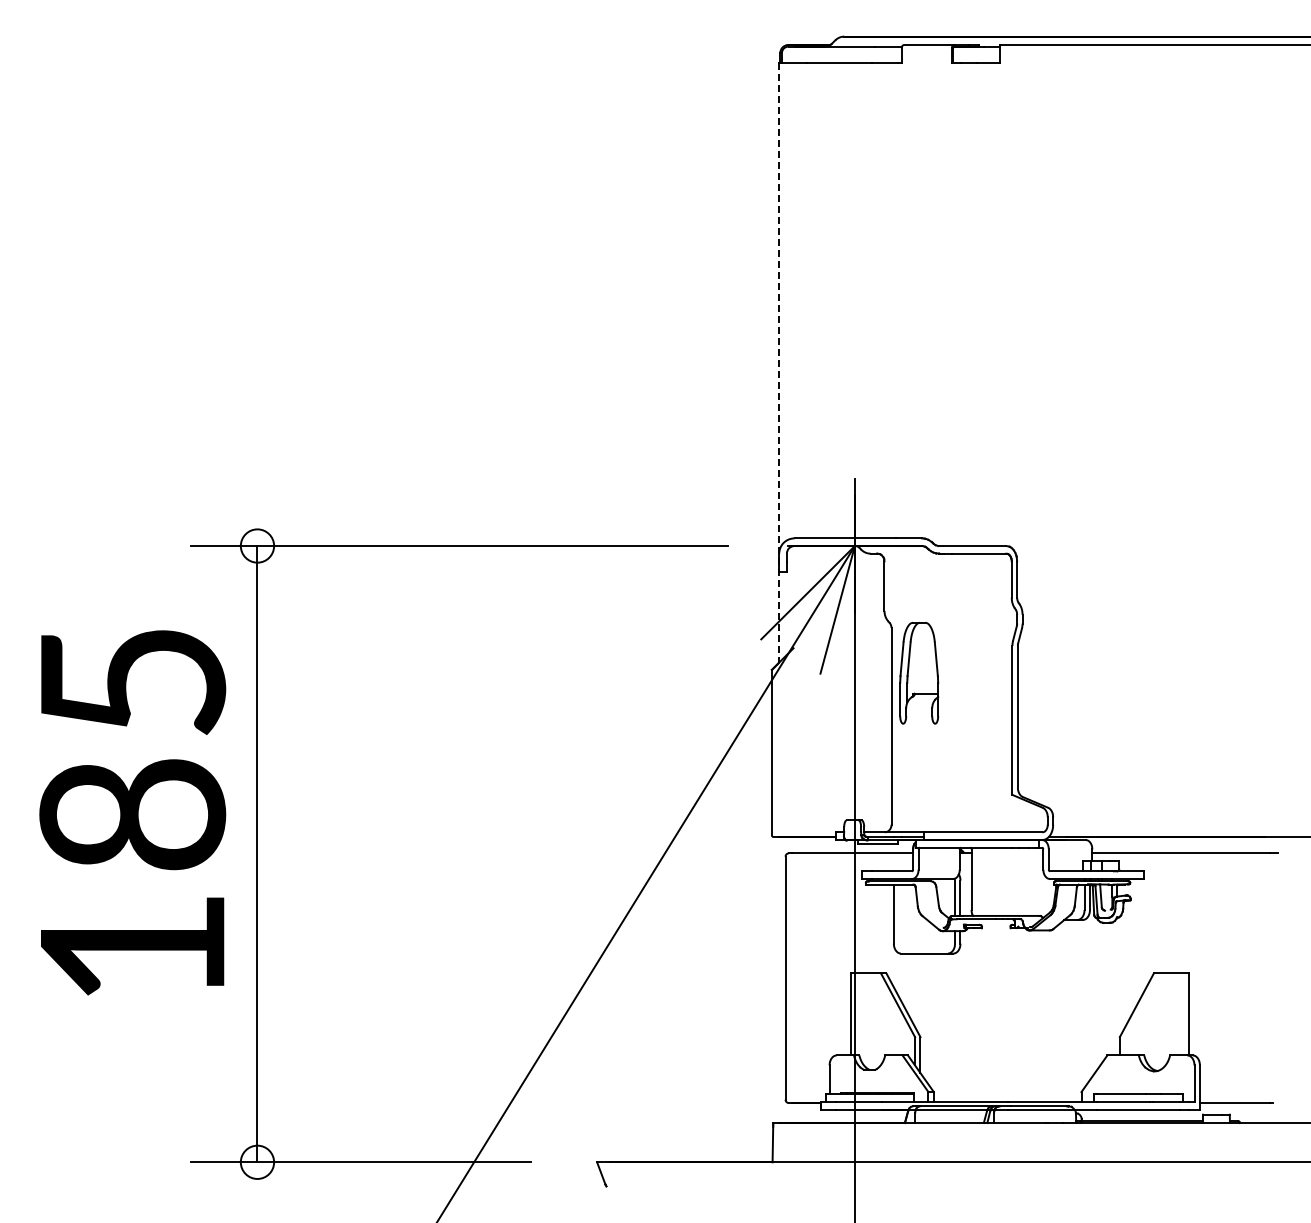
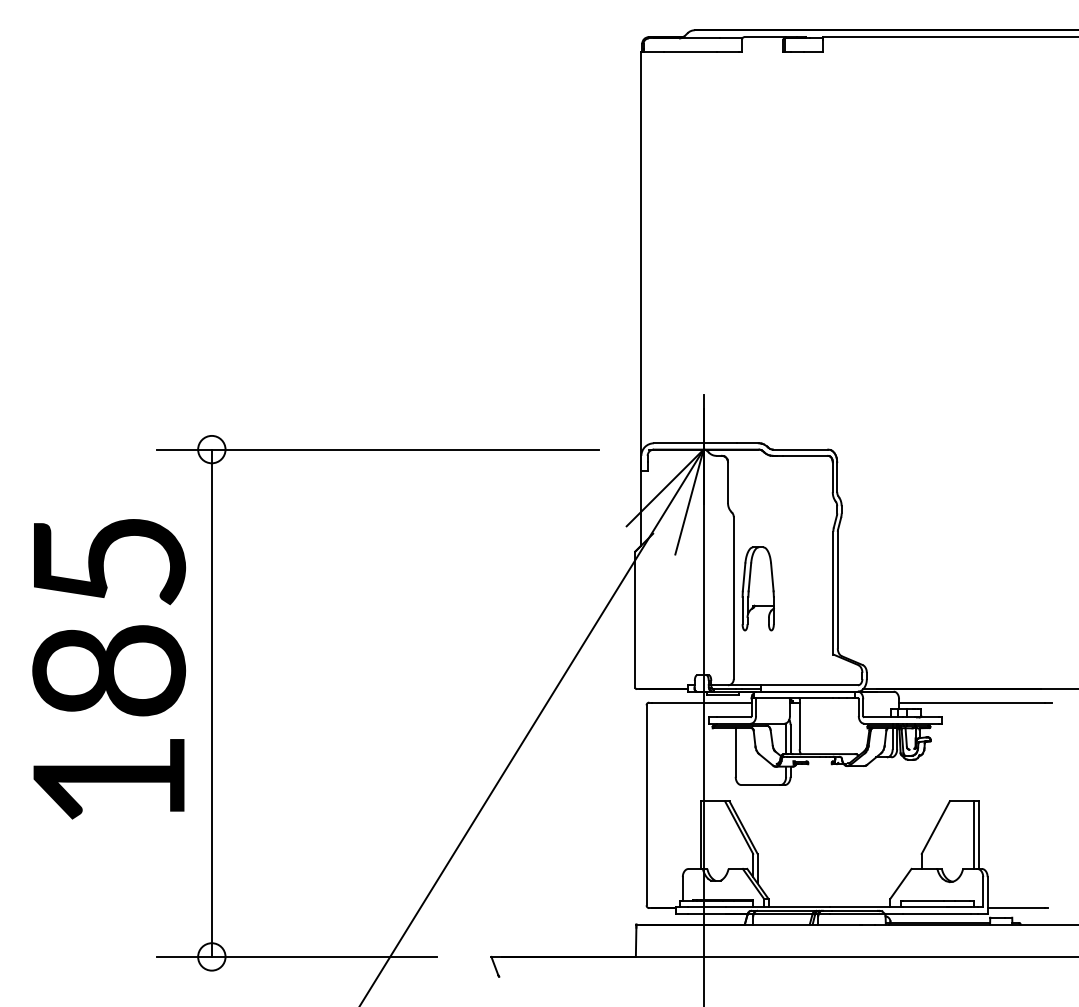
line: (778, 363) -> (640, 299), dashed -> solid
part: (919, 672) -> (758, 588), moved
line: (1183, 1014) -> (974, 835), added

